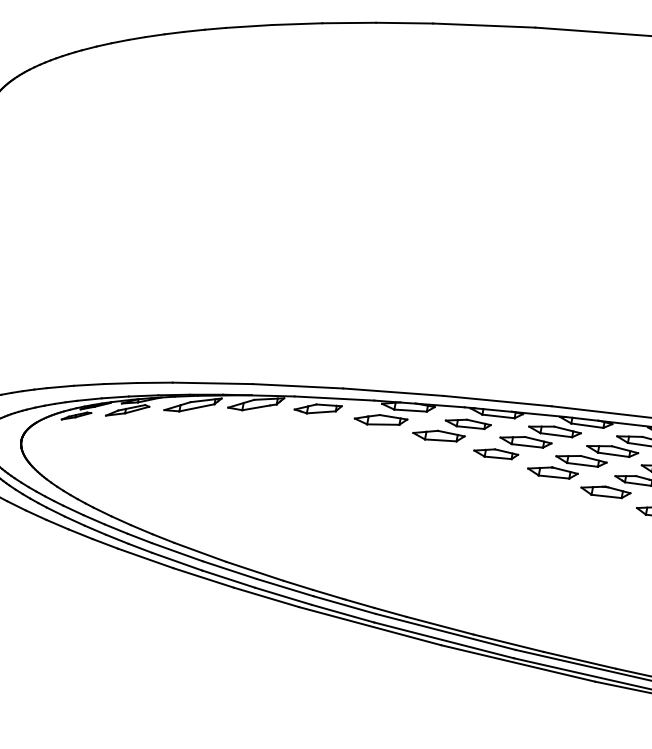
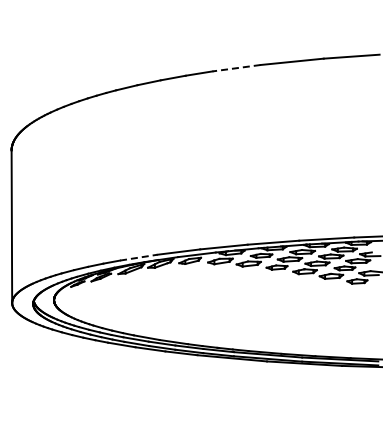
line: (483, 26) -> (236, 68), solid -> dashed
line: (212, 382) -> (138, 257), solid -> dashed

